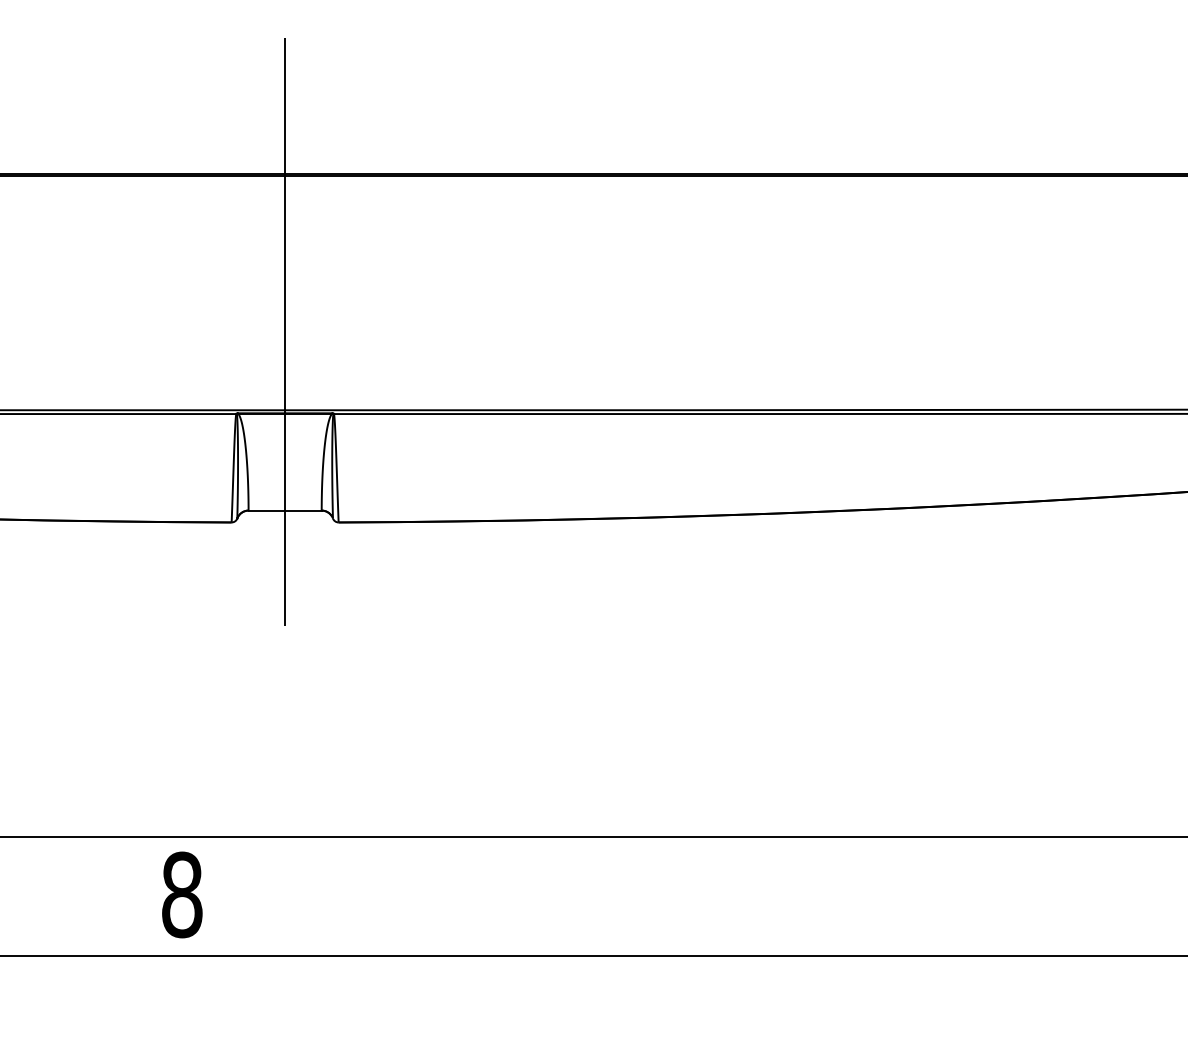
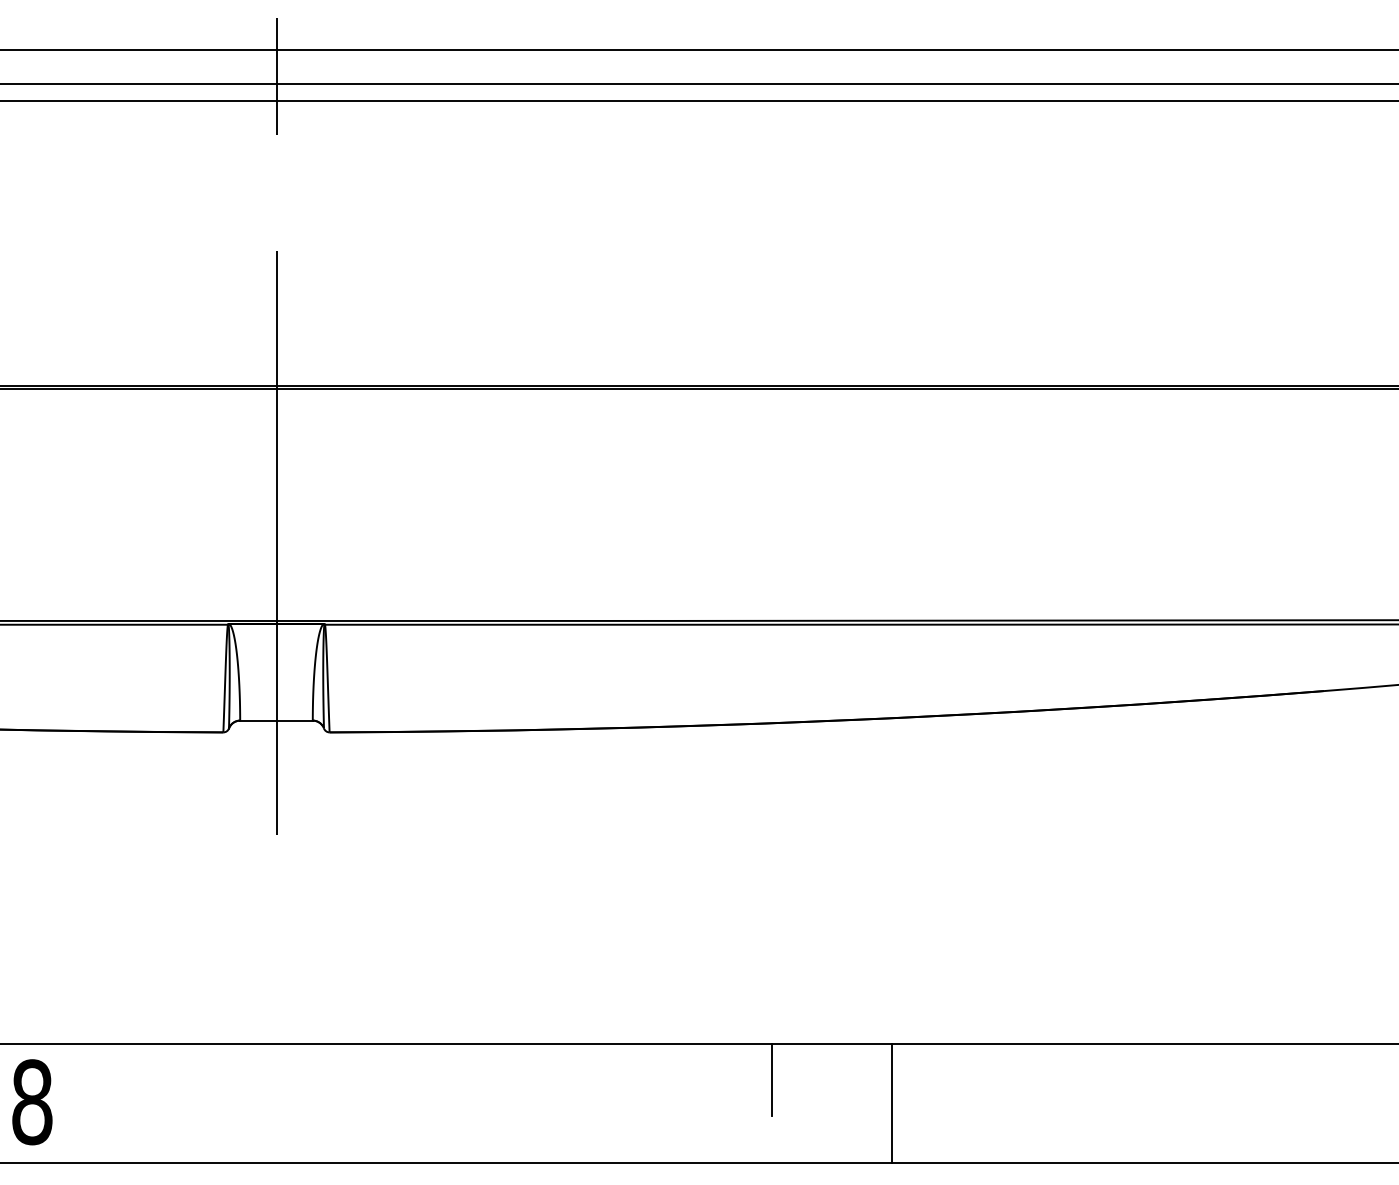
line: (784, 872) -> (772, 1079), added
text: (182, 895) -> (32, 1102), moved
line: (905, 896) -> (892, 1103), added

